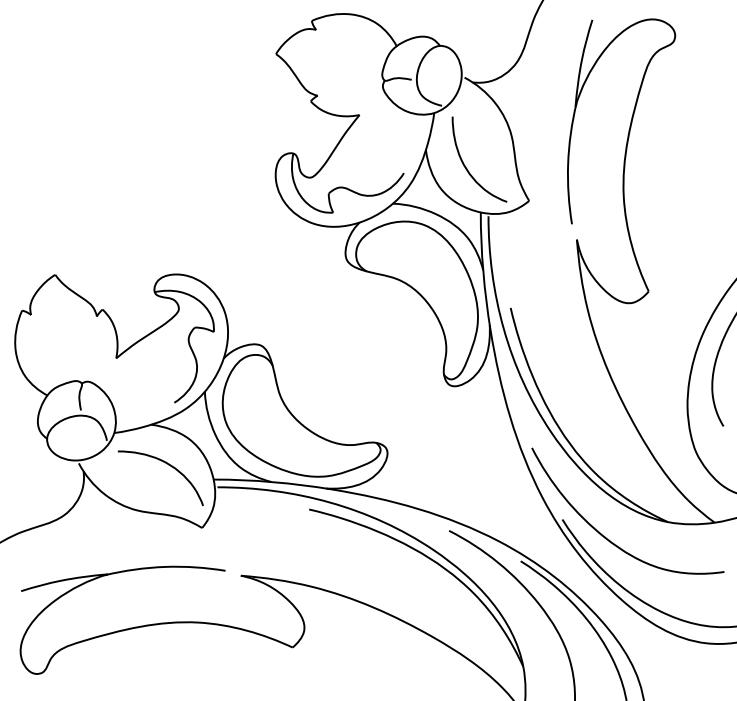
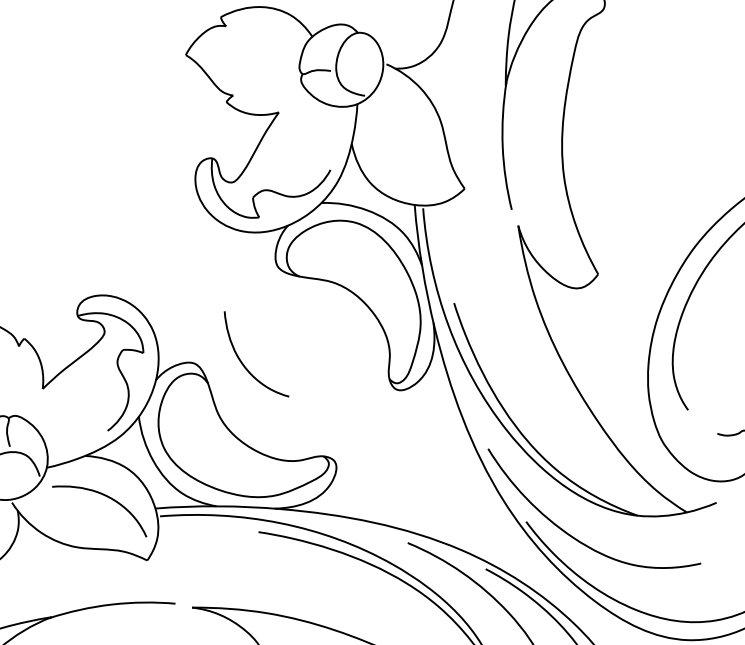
curve: (467, 168) -> (244, 364), moved

